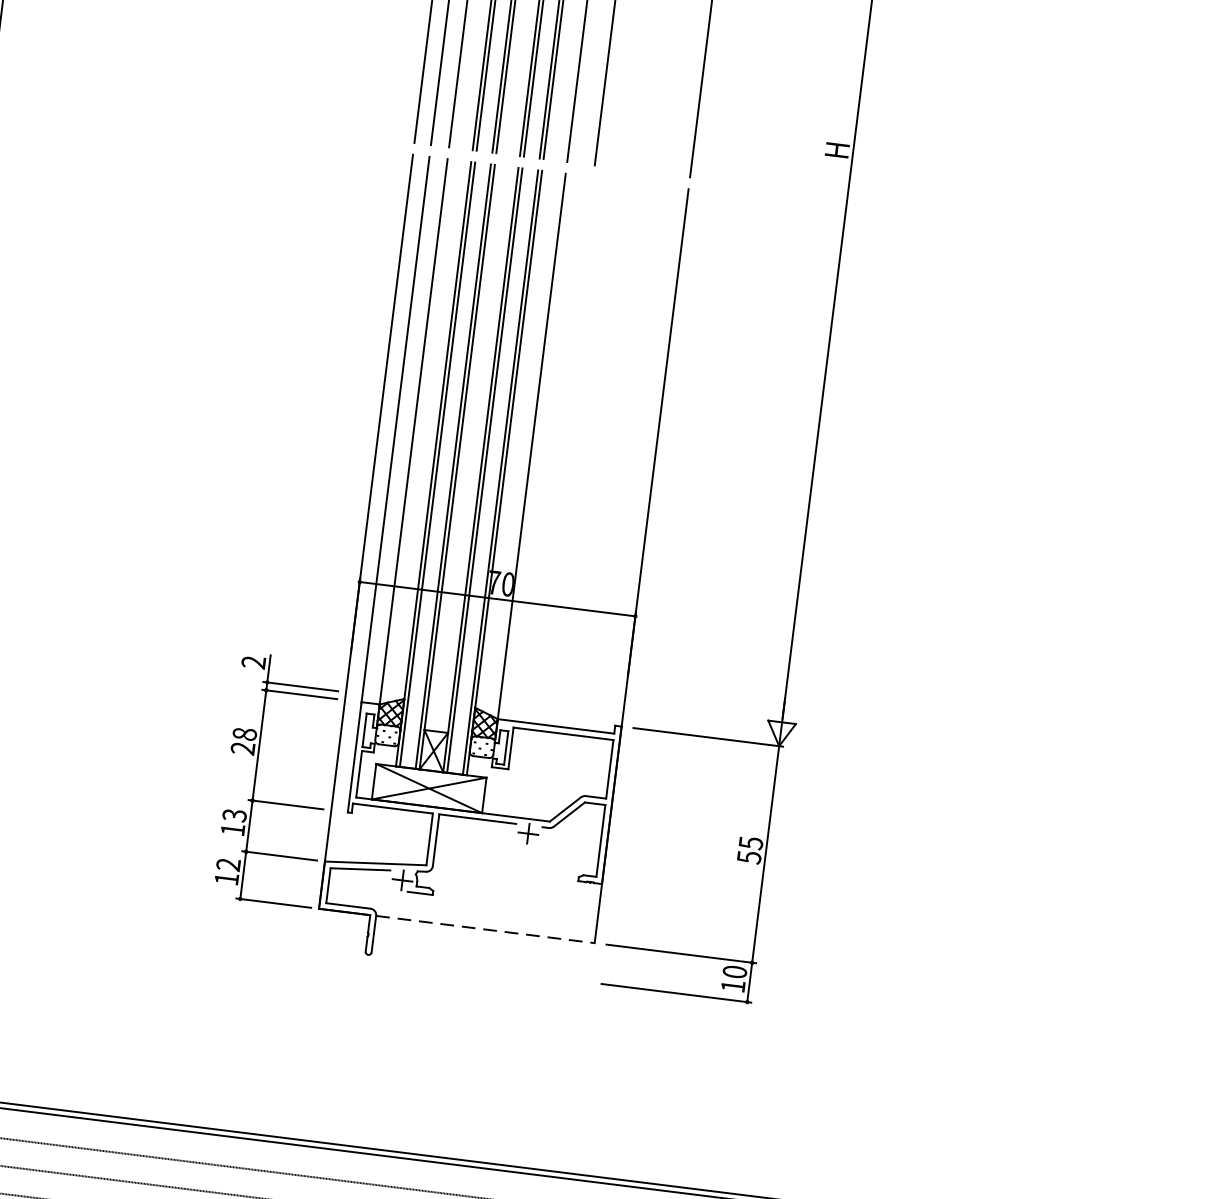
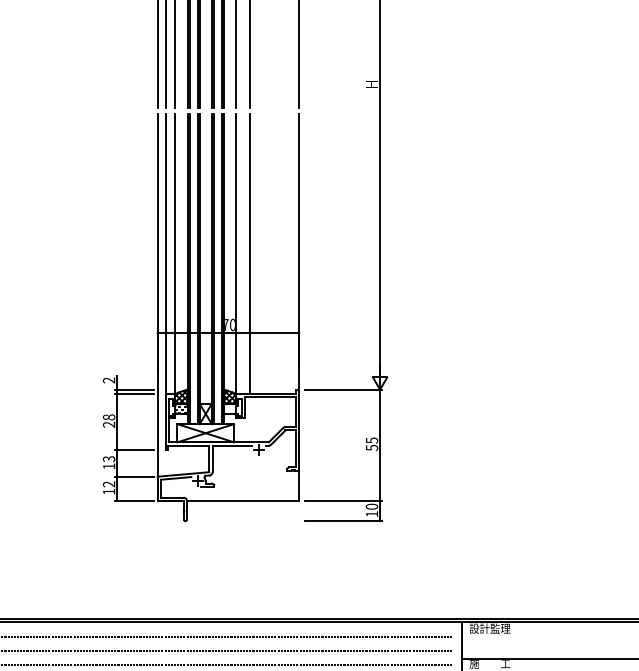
line: (559, 449) -> (250, 253), added
line: (486, 928) -> (243, 500), dashed -> solid

